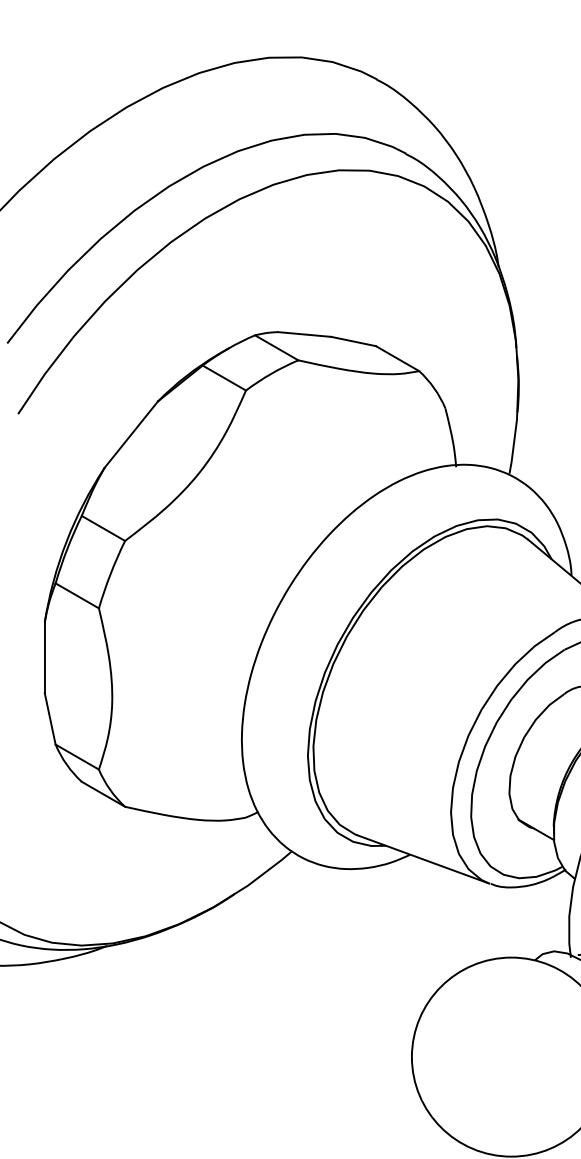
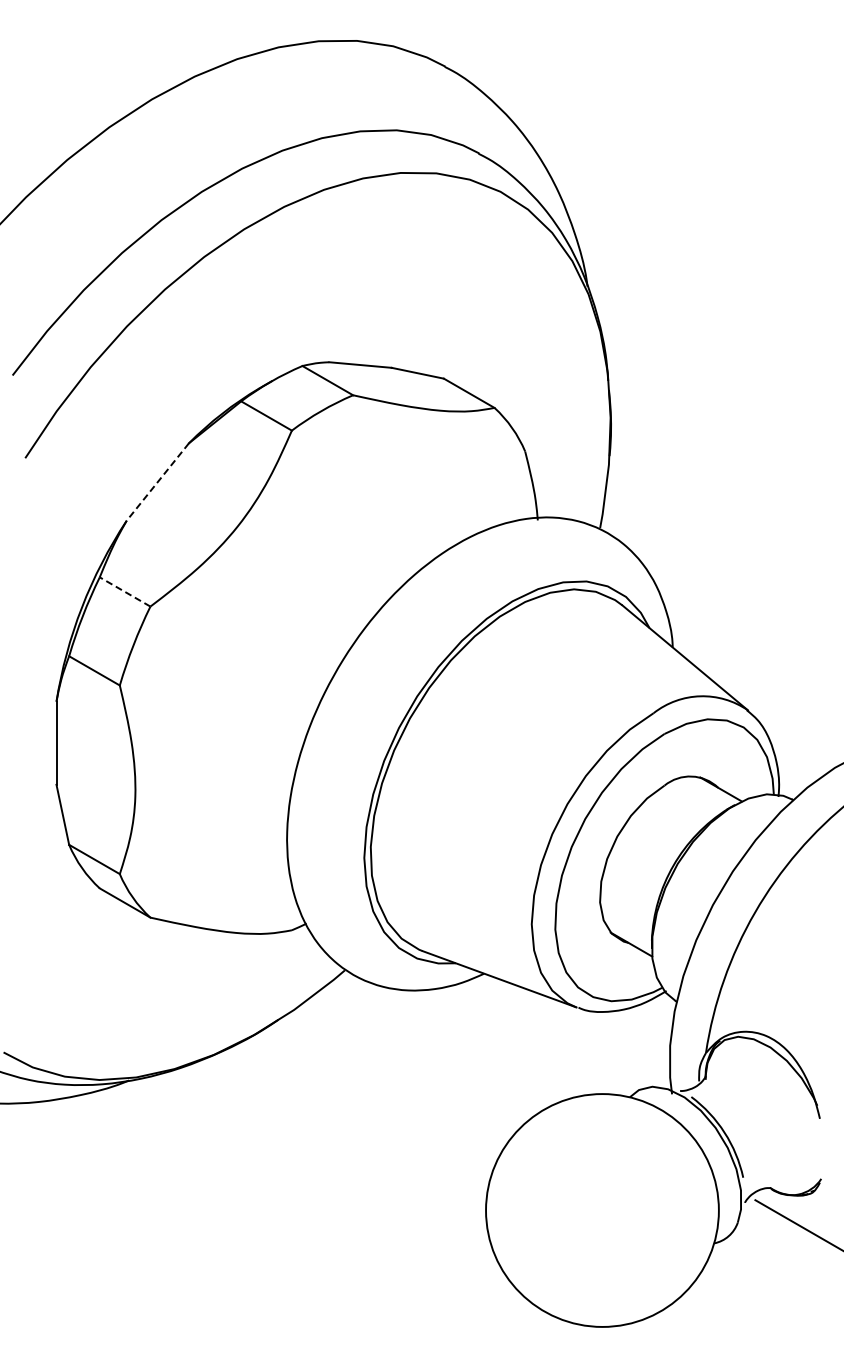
line: (131, 434) -> (157, 482), solid -> dashed
line: (102, 528) -> (124, 591), solid -> dashed

